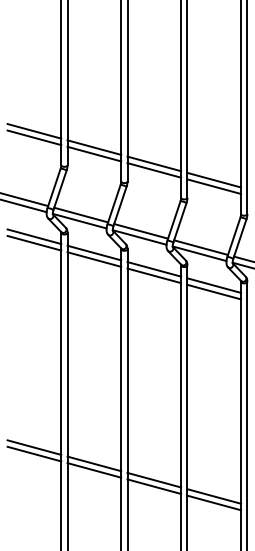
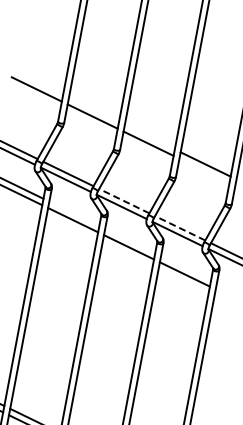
line: (34, 131) -> (38, 83), removed
line: (94, 147) -> (94, 110), removed
line: (154, 163) -> (150, 136), removed
line: (214, 186) -> (204, 170), removed
line: (141, 231) -> (124, 201), solid -> dashed
line: (201, 247) -> (180, 228), solid -> dashed
line: (94, 252) -> (74, 213), removed
line: (154, 269) -> (130, 241), removed
line: (214, 285) -> (186, 267), removed

